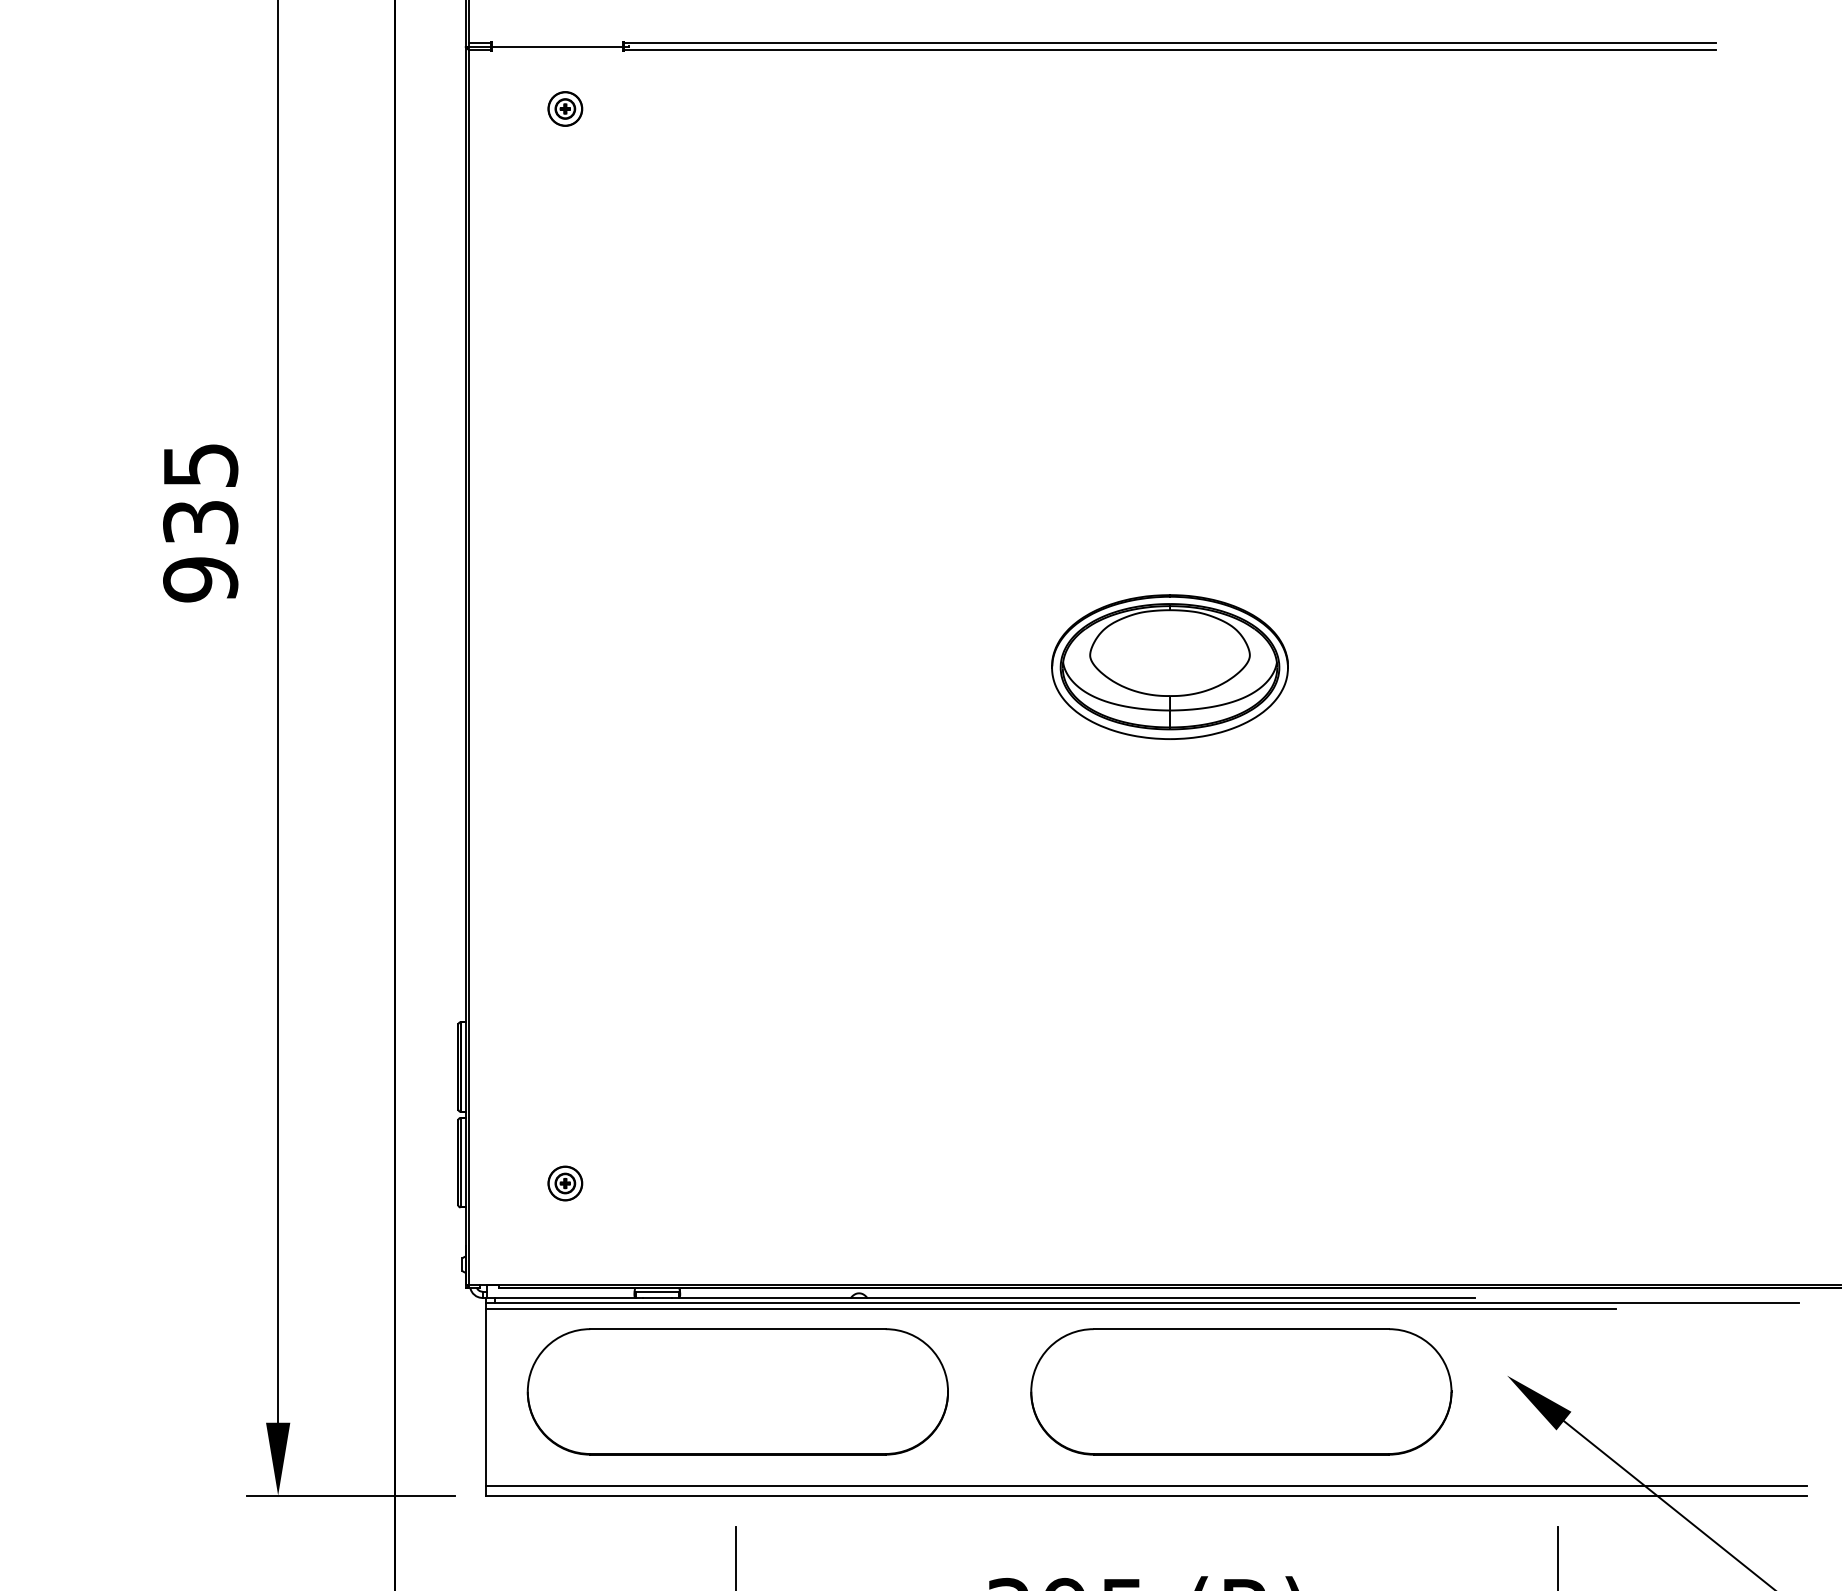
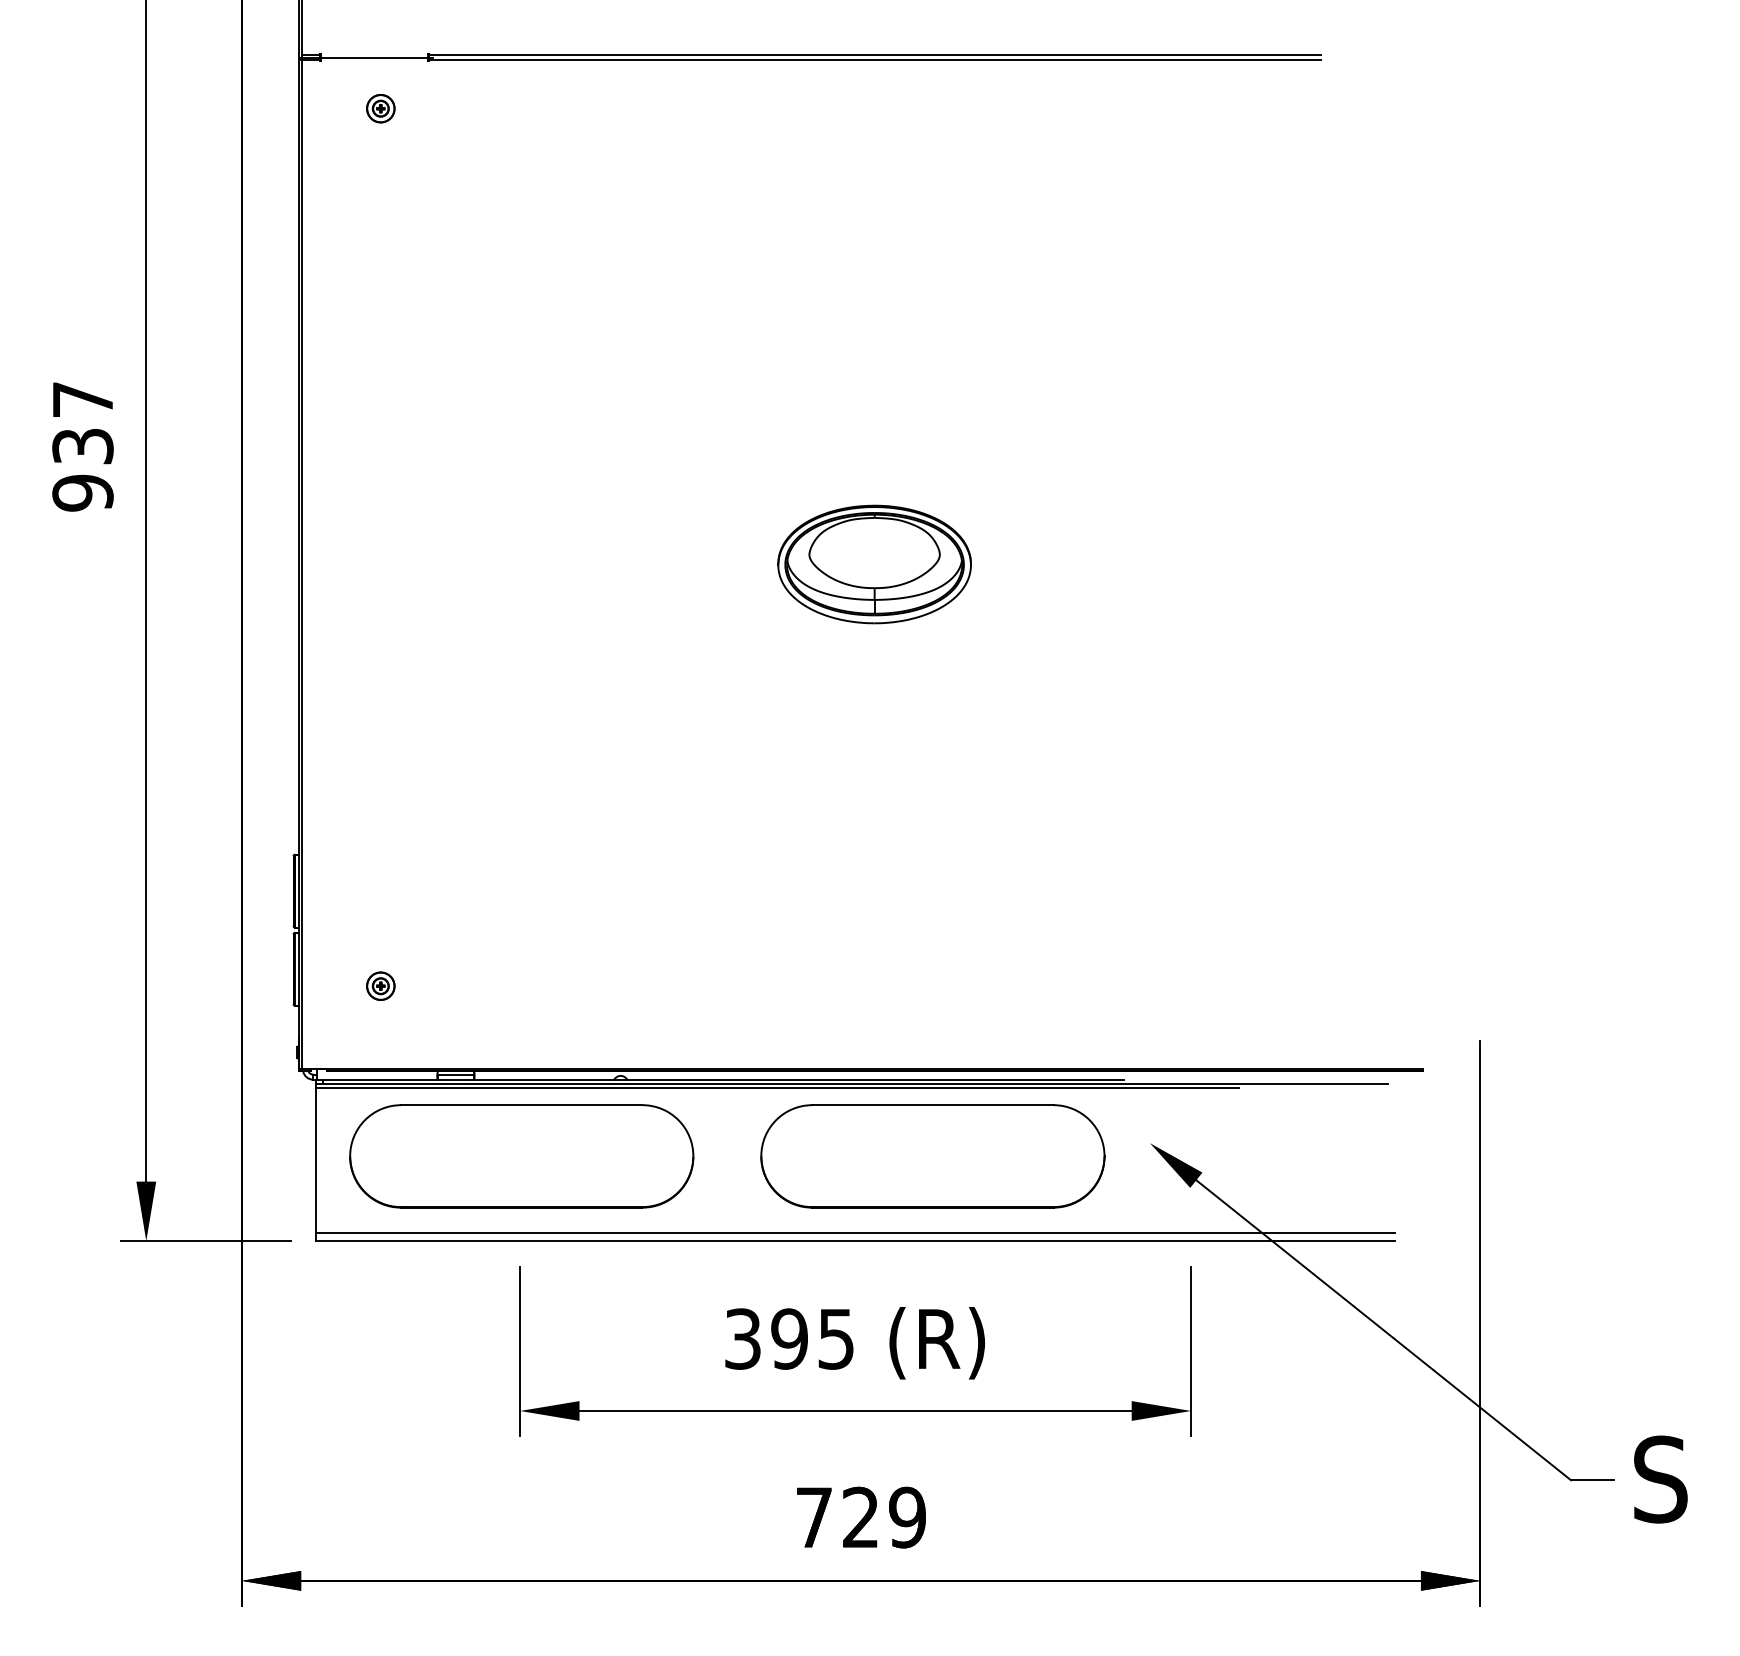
text: (201, 465) -> (83, 399), 935 -> 937

